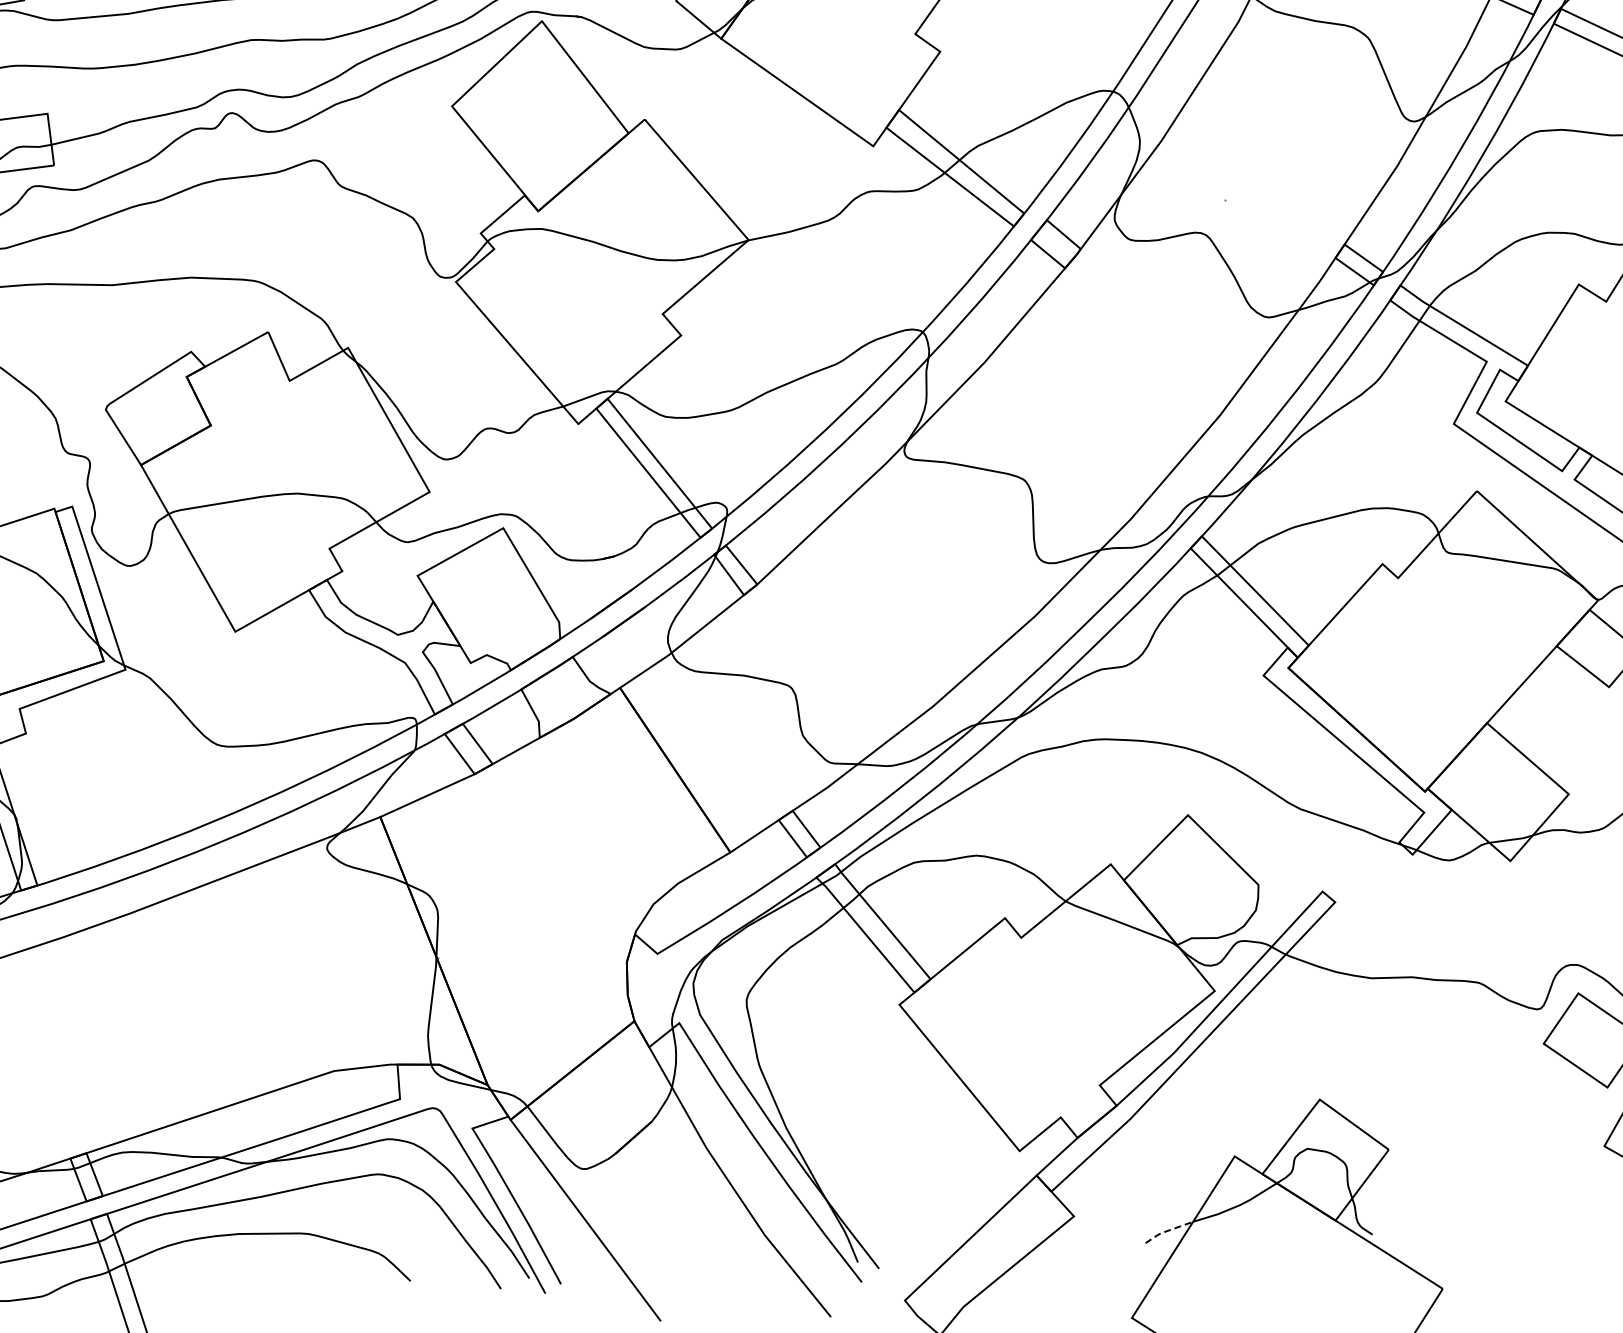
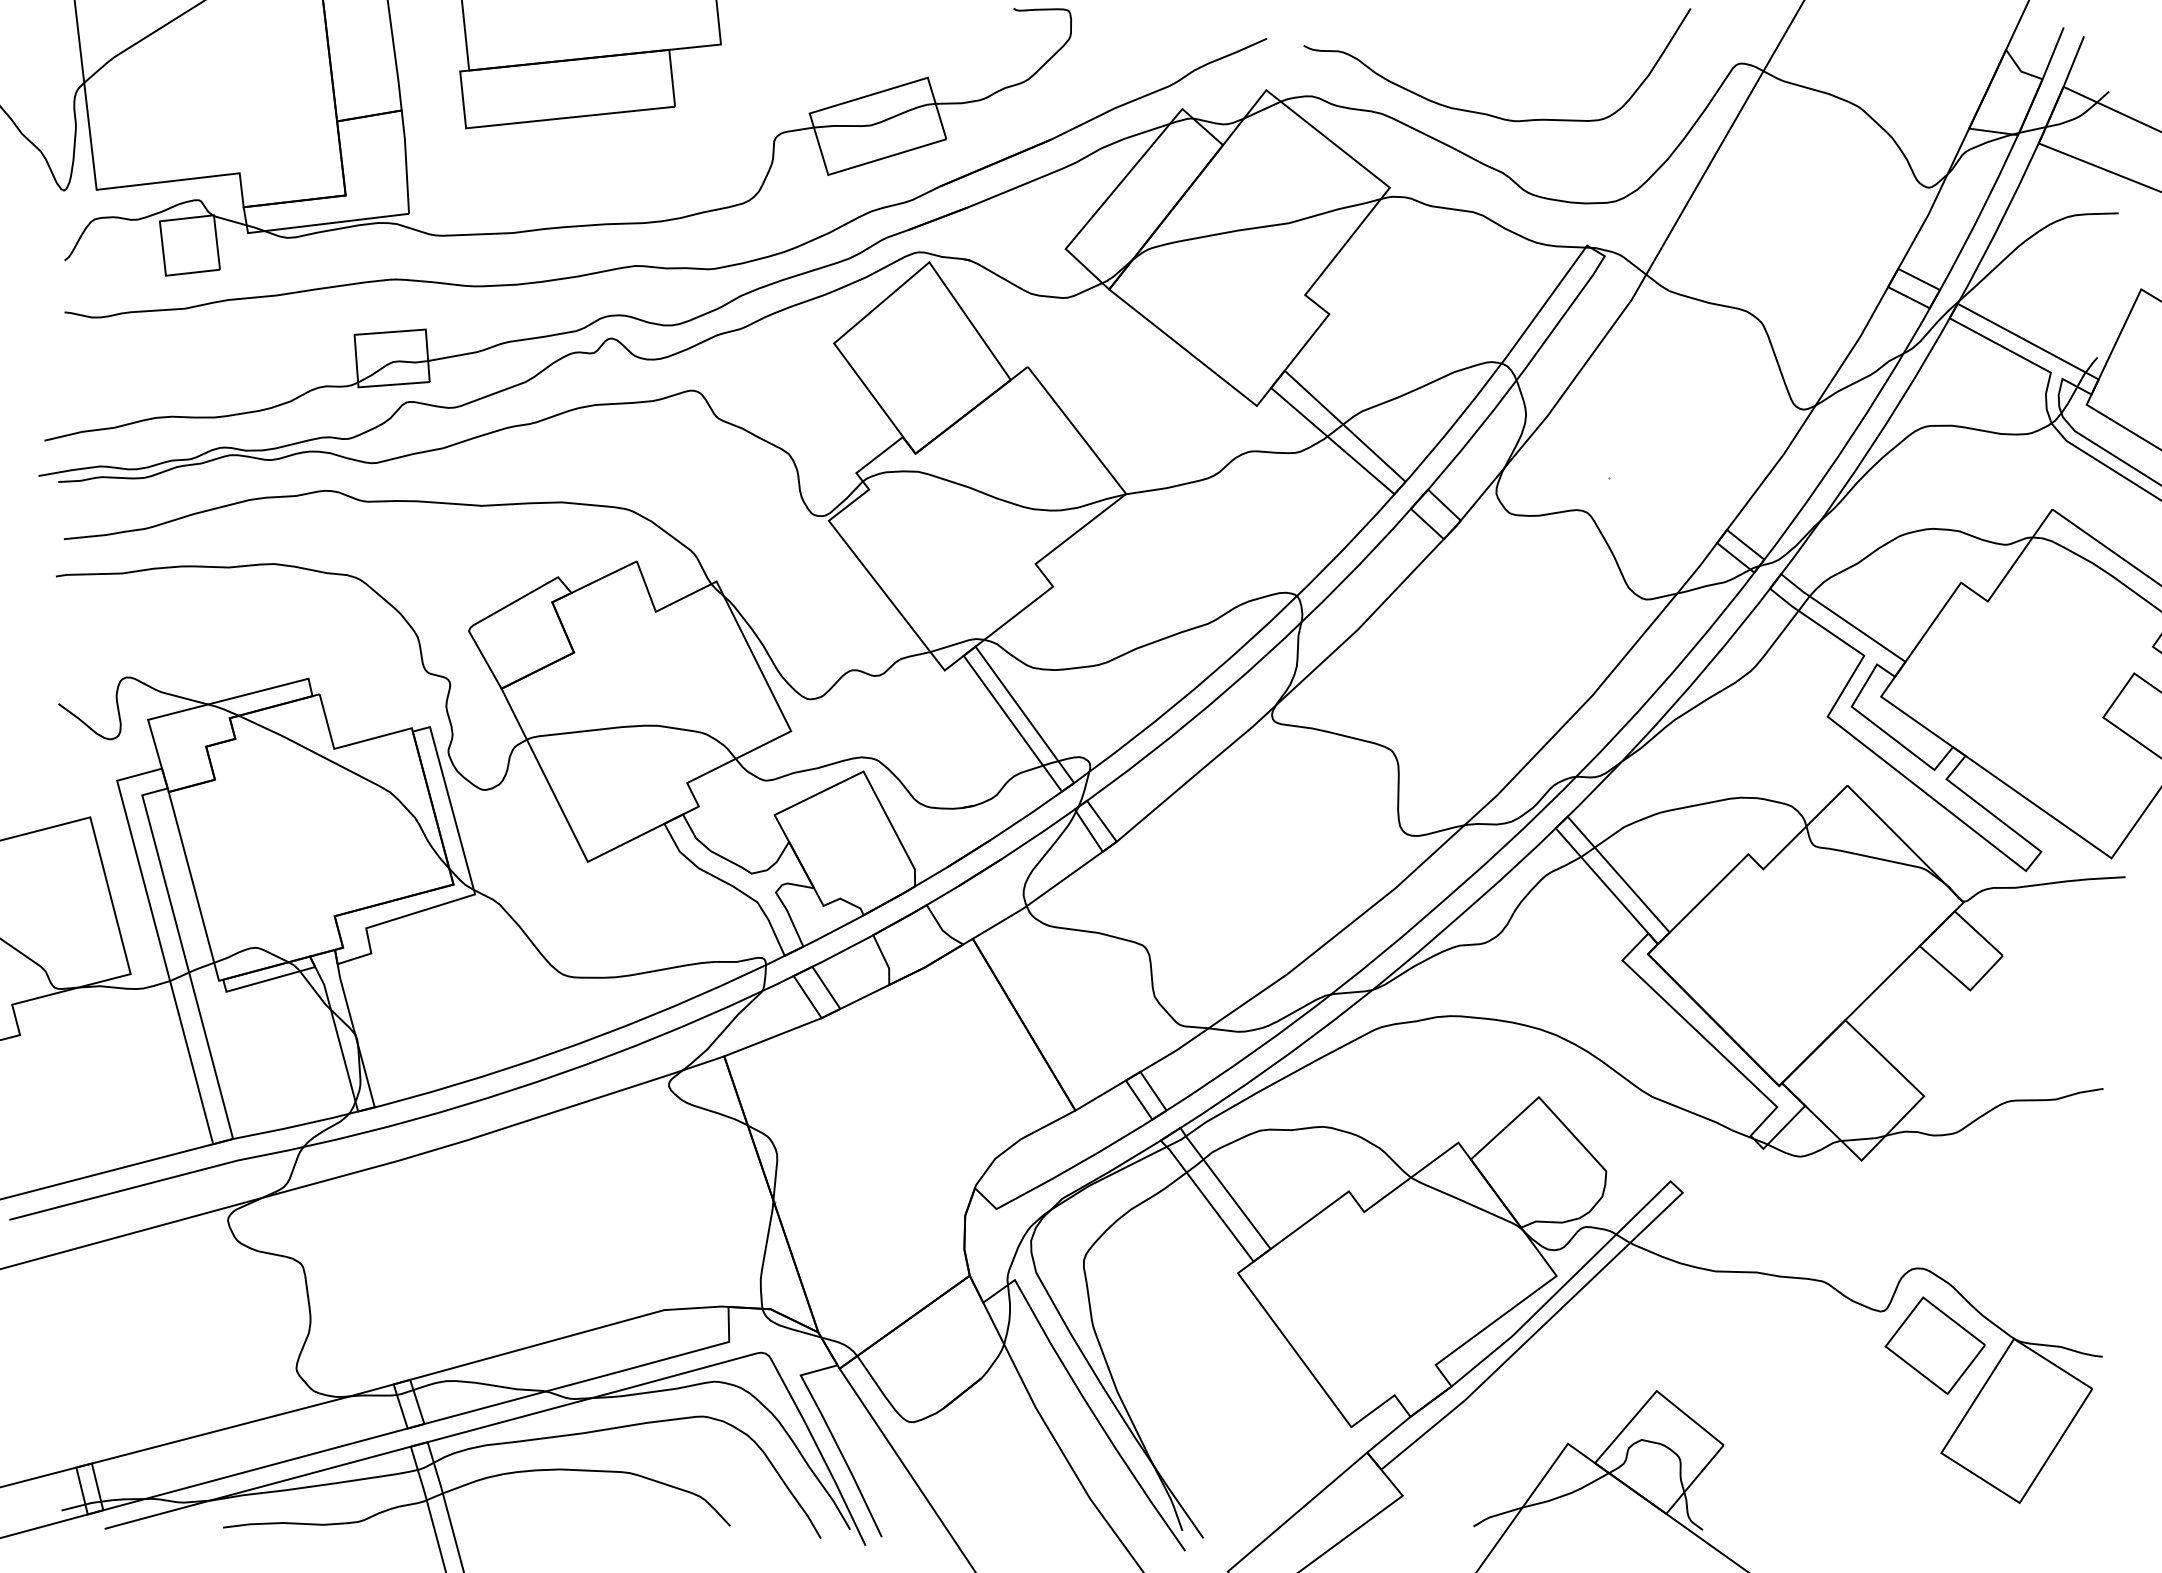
line: (1167, 1231) -> (1496, 1515), dashed -> solid

